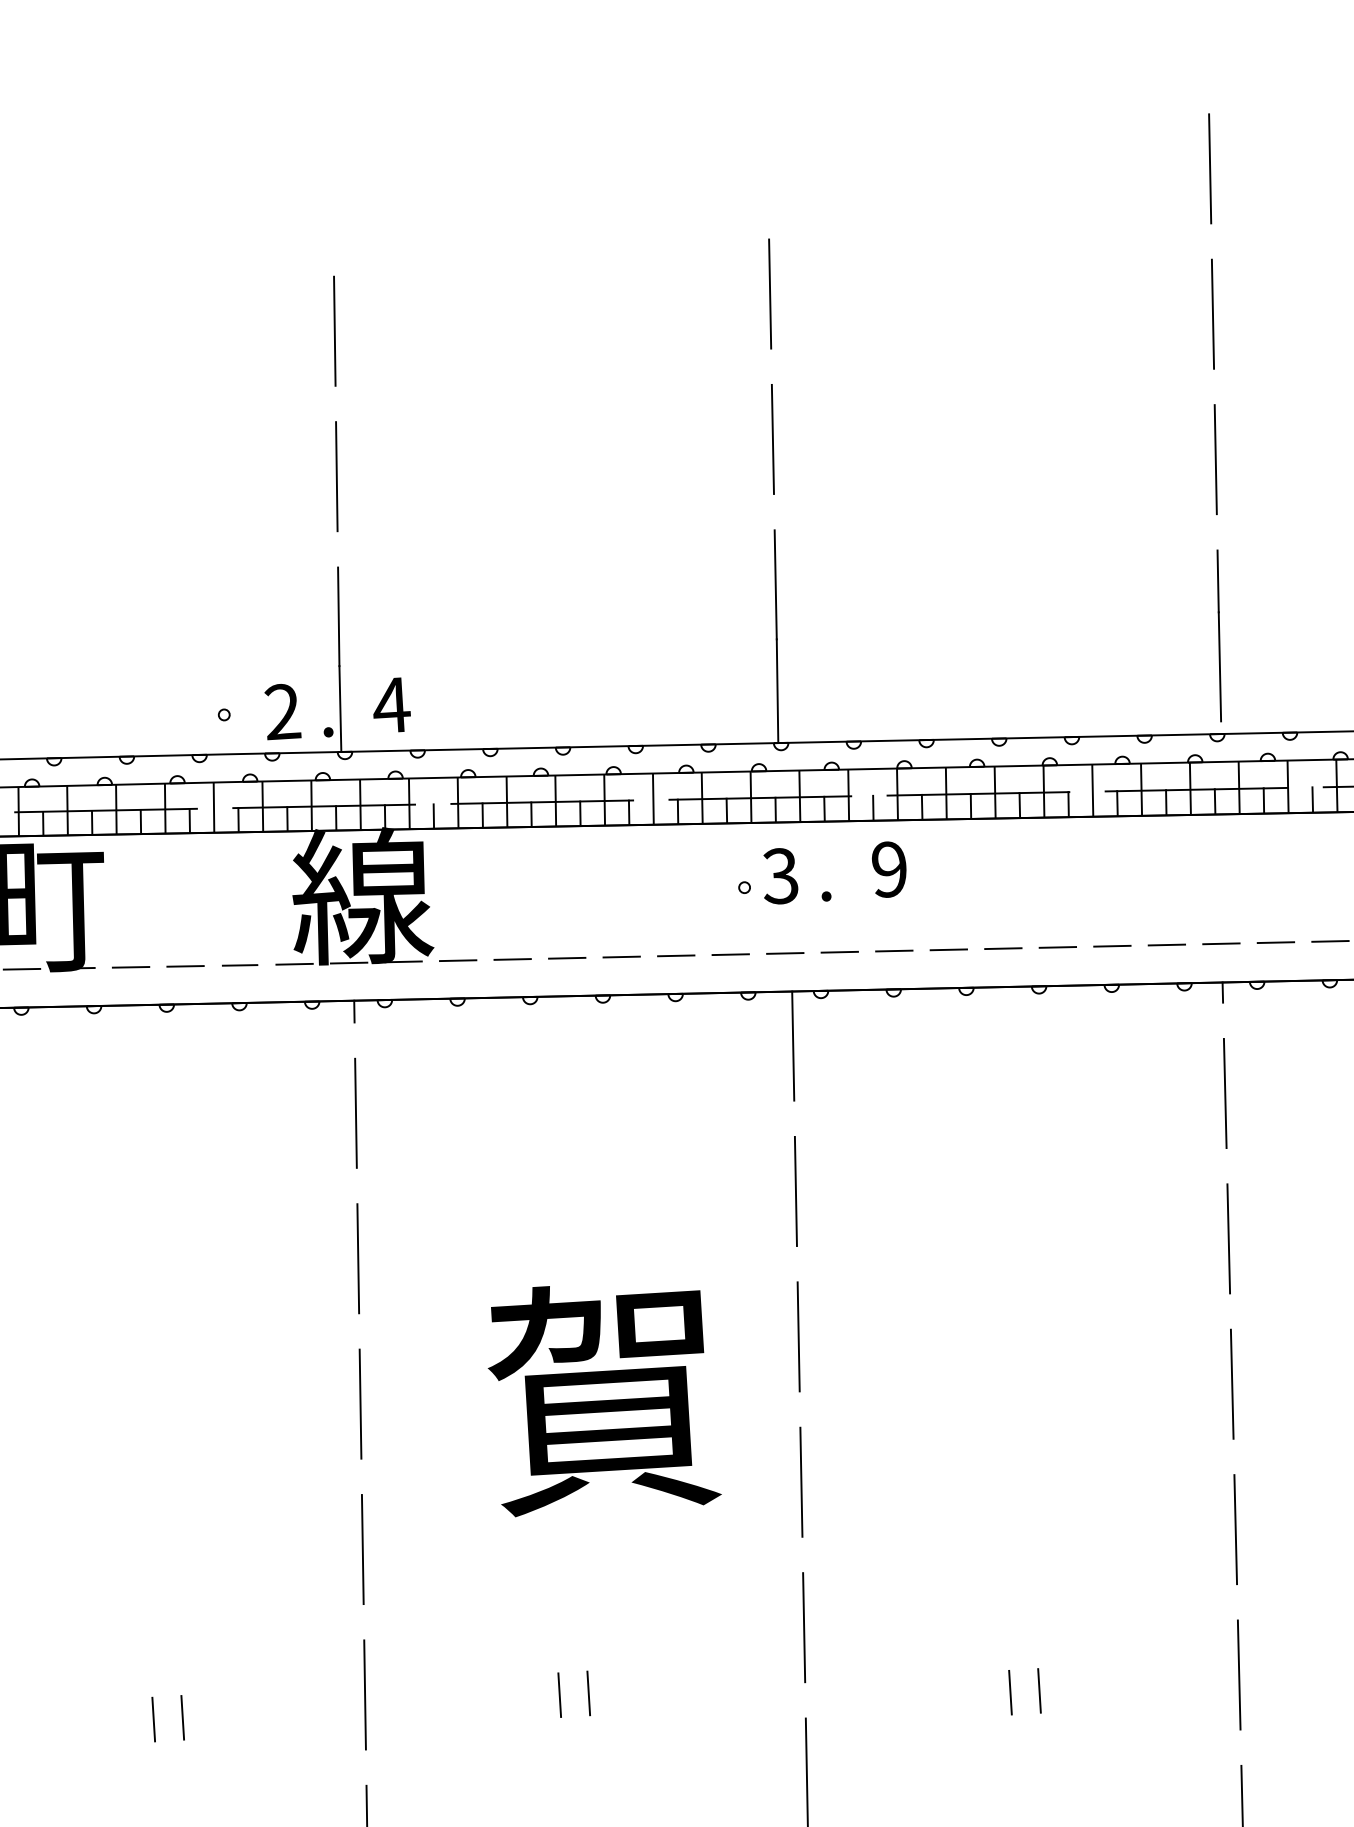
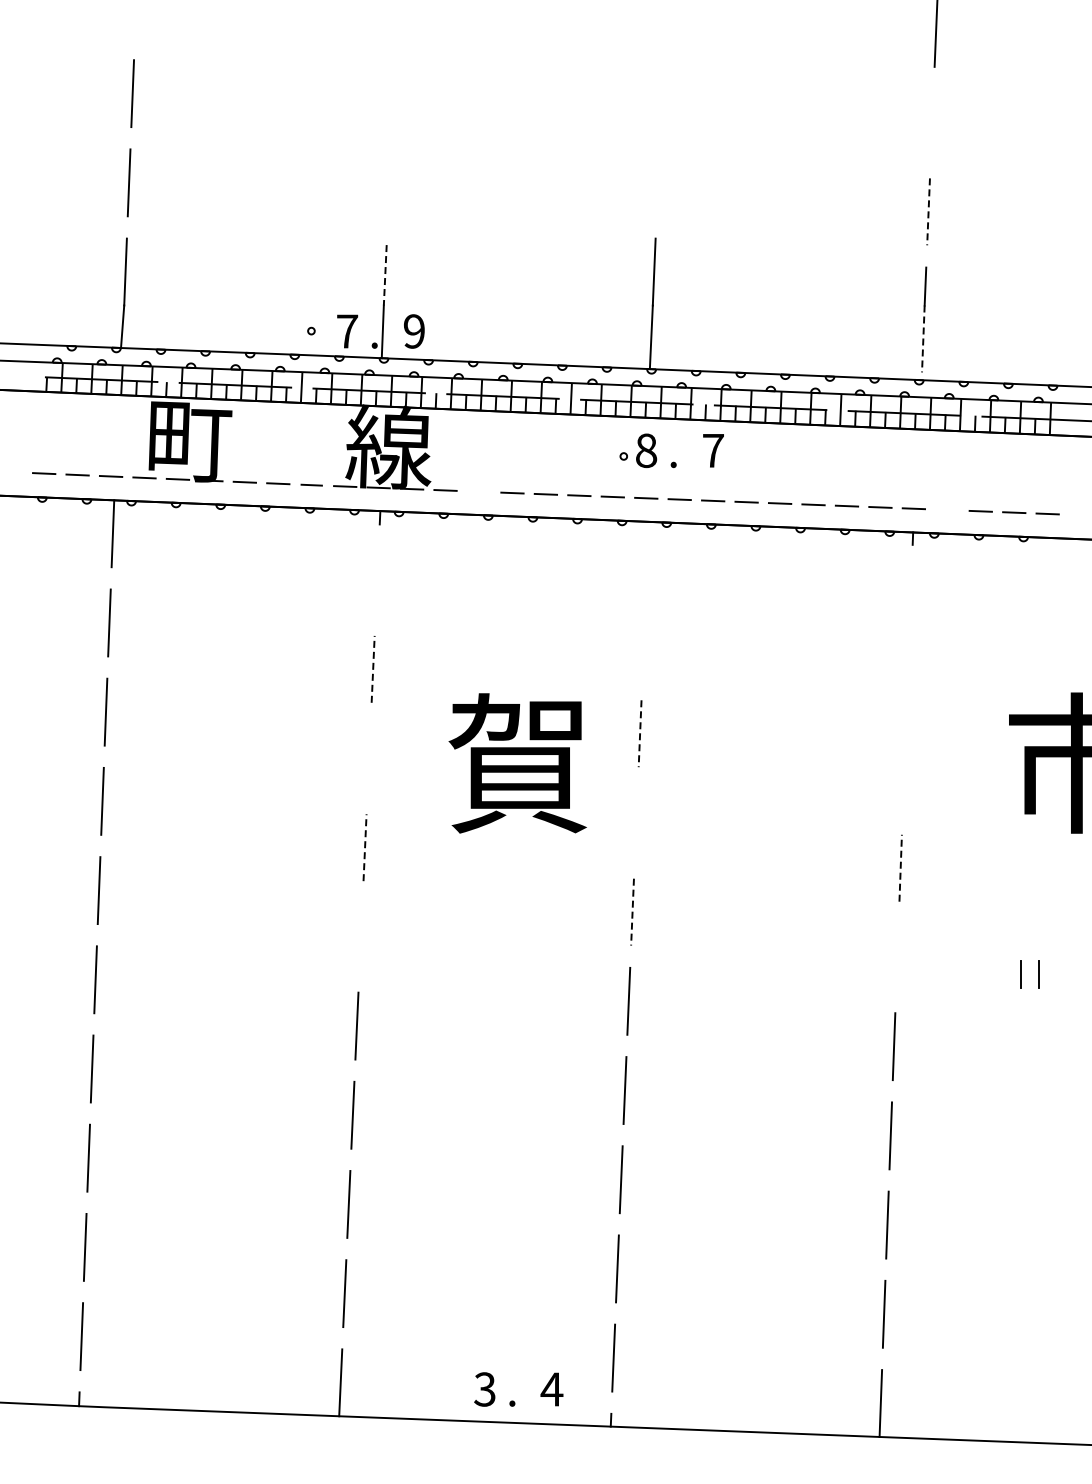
line: (769, 293) -> (661, 93), removed
line: (1211, 314) -> (931, 122), removed
line: (334, 330) -> (393, 99), removed
line: (772, 438) -> (657, 182), removed
line: (1215, 460) -> (928, 212), solid -> dashed
line: (335, 475) -> (388, 188), removed
line: (339, 617) -> (385, 275), solid -> dashed
line: (1220, 667) -> (923, 339), solid -> dashed
text: (390, 705) -> (413, 331), 4 -> 9
text: (282, 711) -> (347, 331), 2 -> 7
text: (888, 869) -> (712, 450), 9 -> 7
text: (780, 875) -> (646, 450), 3 -> 8
line: (1276, 941) -> (947, 509), removed
line: (511, 959) -> (478, 491), removed
line: (792, 1044) -> (647, 554), removed
line: (1225, 1093) -> (910, 600), removed
line: (354, 1112) -> (376, 579), removed
line: (795, 1191) -> (643, 644), removed
line: (1229, 1238) -> (907, 689), removed
line: (358, 1257) -> (373, 668), solid -> dashed
line: (799, 1338) -> (640, 734), solid -> dashed
line: (1231, 1383) -> (903, 778), removed
line: (359, 1404) -> (368, 758), removed
line: (800, 1481) -> (635, 822), removed
line: (1235, 1528) -> (900, 867), solid -> dashed
line: (363, 1549) -> (365, 847), solid -> dashed
line: (804, 1628) -> (632, 912), solid -> dashed
line: (1239, 1675) -> (897, 957), removed
line: (1039, 1690) -> (774, 959), removed
line: (589, 1691) -> (498, 943), removed
line: (1010, 1692) -> (756, 959), removed
line: (560, 1693) -> (480, 943), removed
line: (364, 1694) -> (360, 936), removed
line: (182, 1716) -> (248, 943), removed
line: (153, 1718) -> (230, 943), removed

